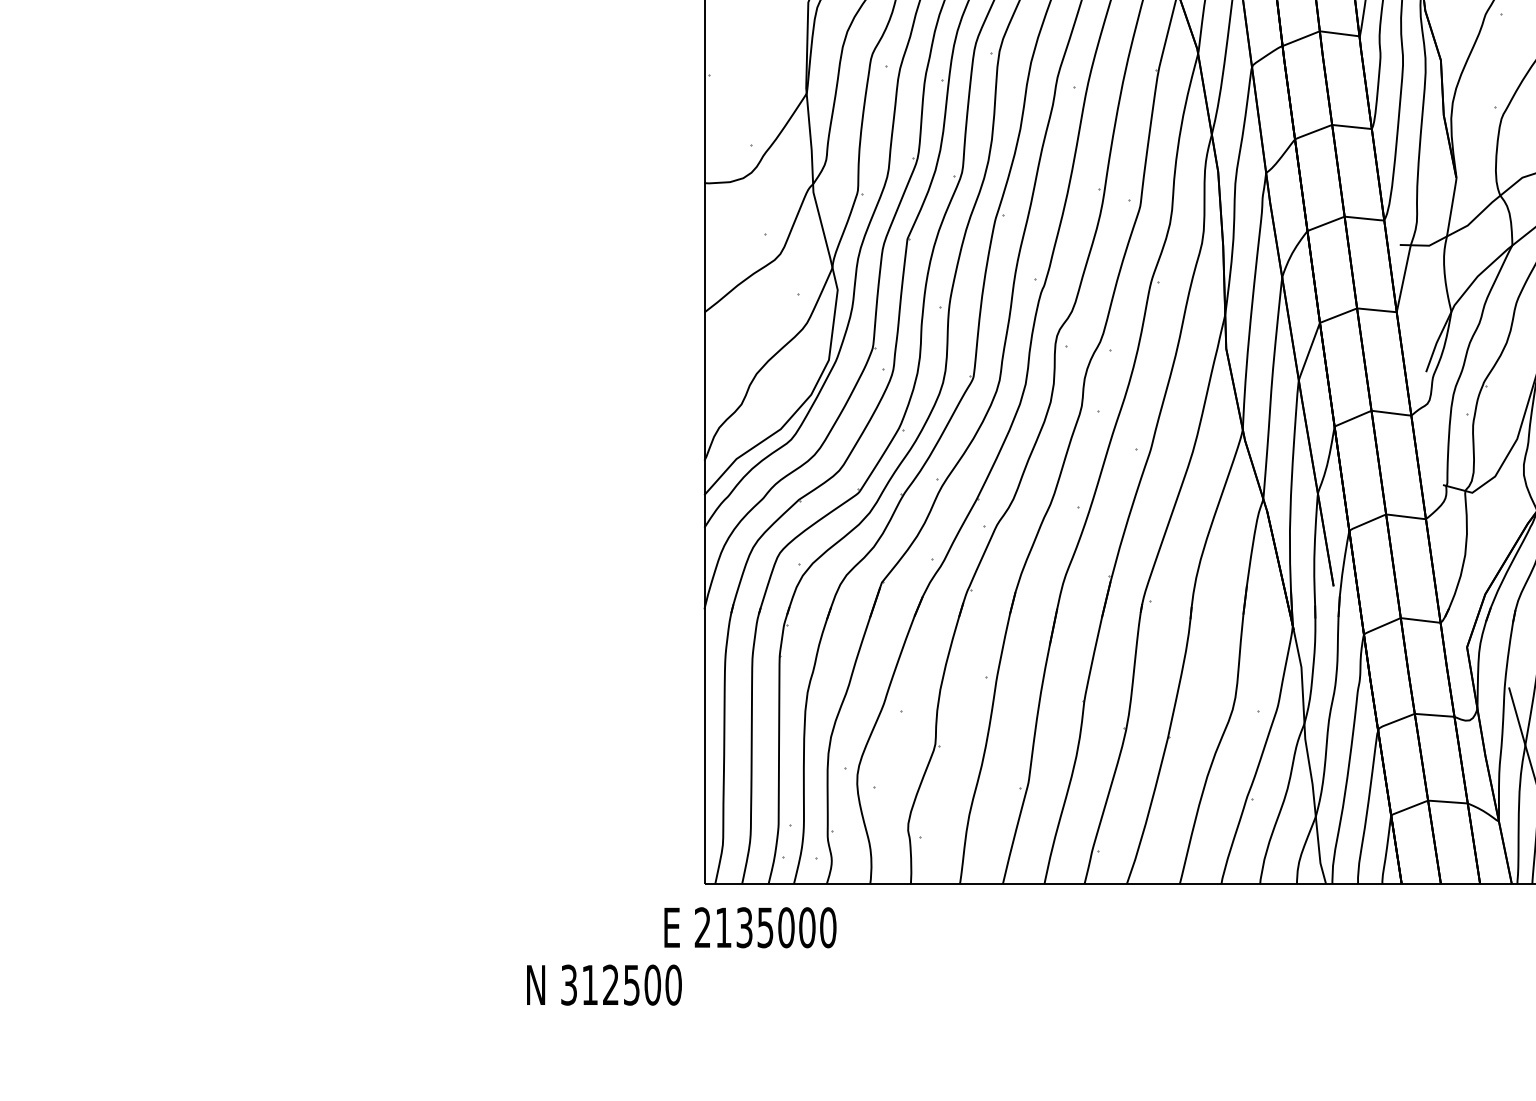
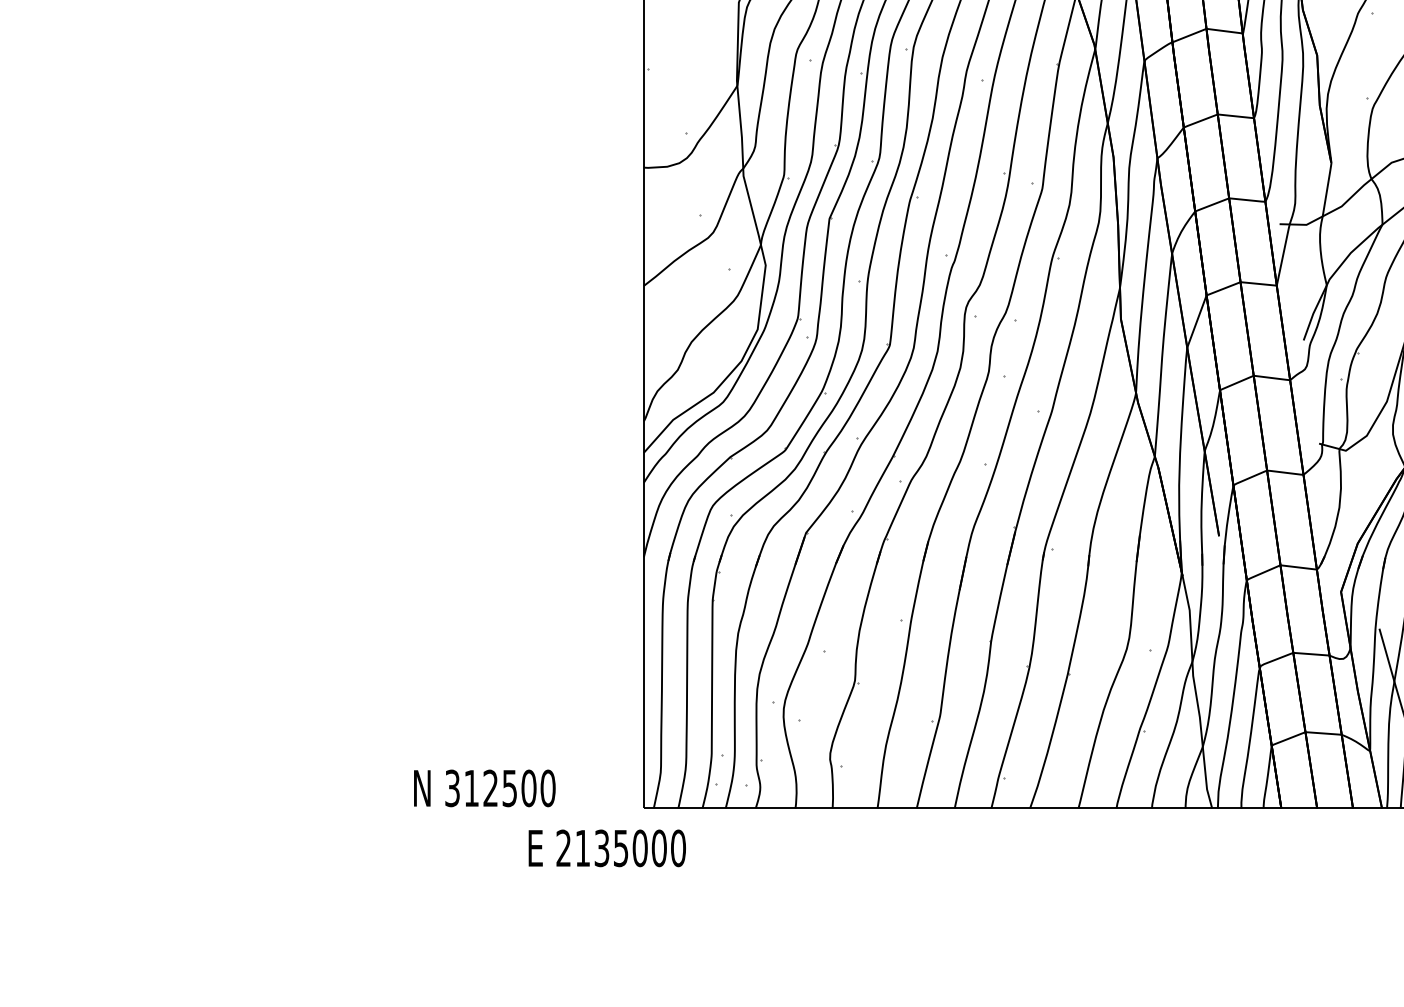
text: (750, 927) -> (607, 848), moved
text: (604, 984) -> (484, 787), moved

